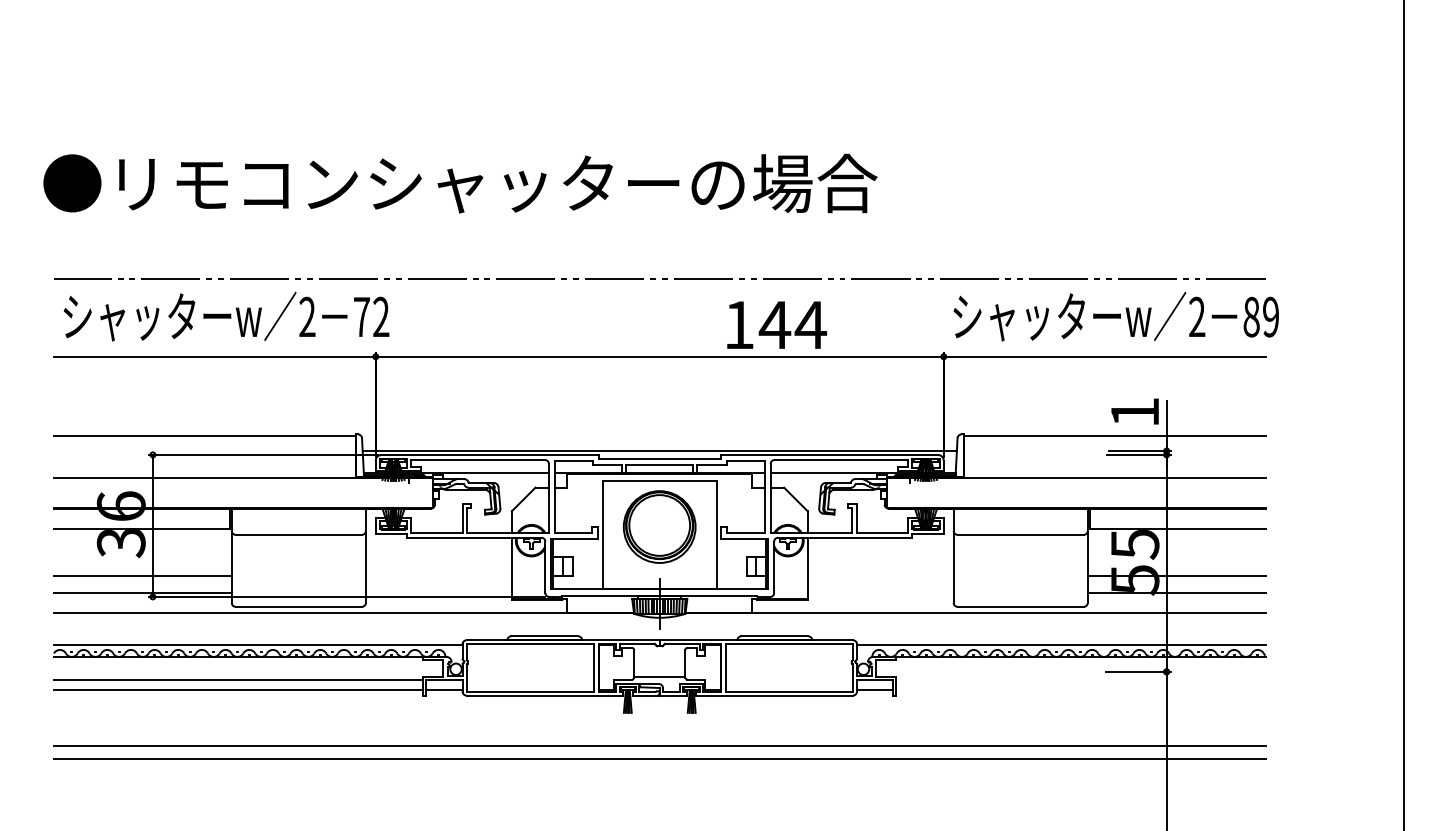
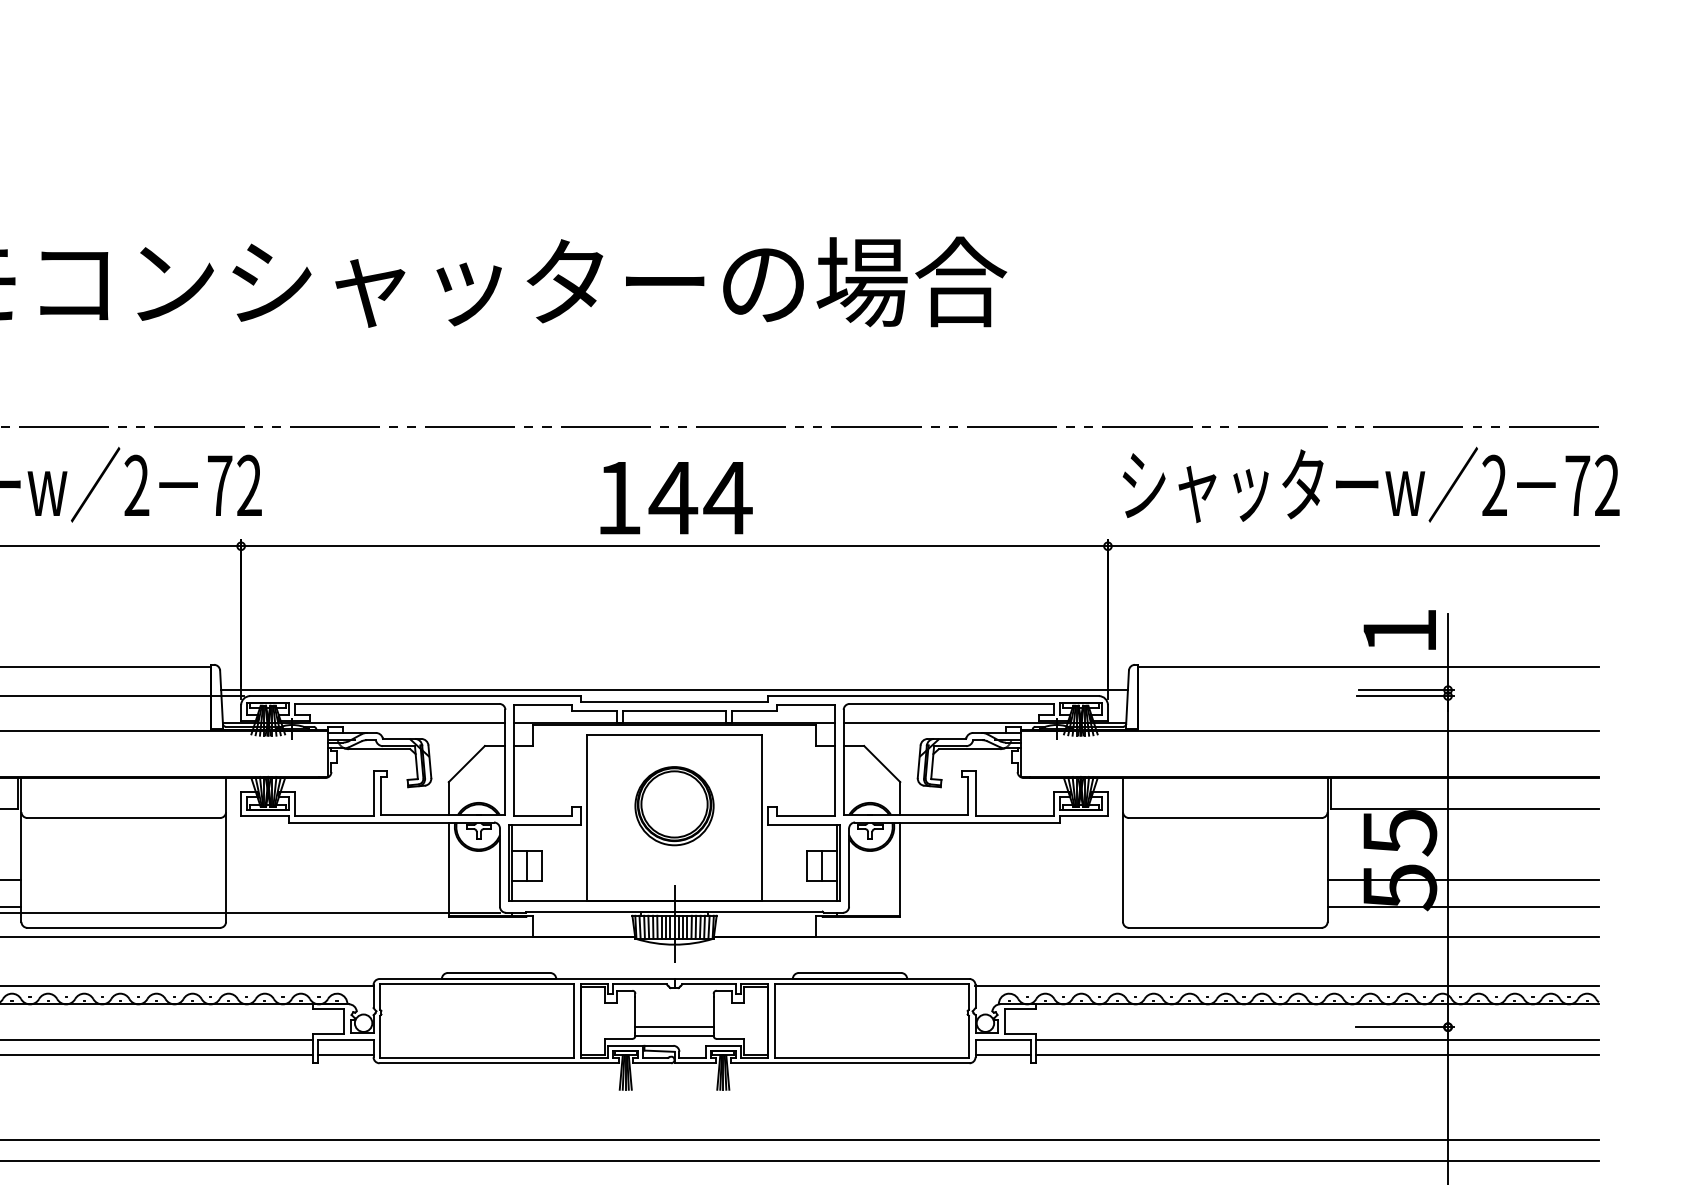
text: (1261, 316) -> (1592, 484), 89 -> 72
text: (776, 324) -> (675, 497), moved
part: (659, 526) -> (674, 805), size x0.71
line: (659, 671) -> (674, 1026), added
line: (1080, 680) -> (1316, 1040), added
line: (1080, 690) -> (1316, 1055), added

